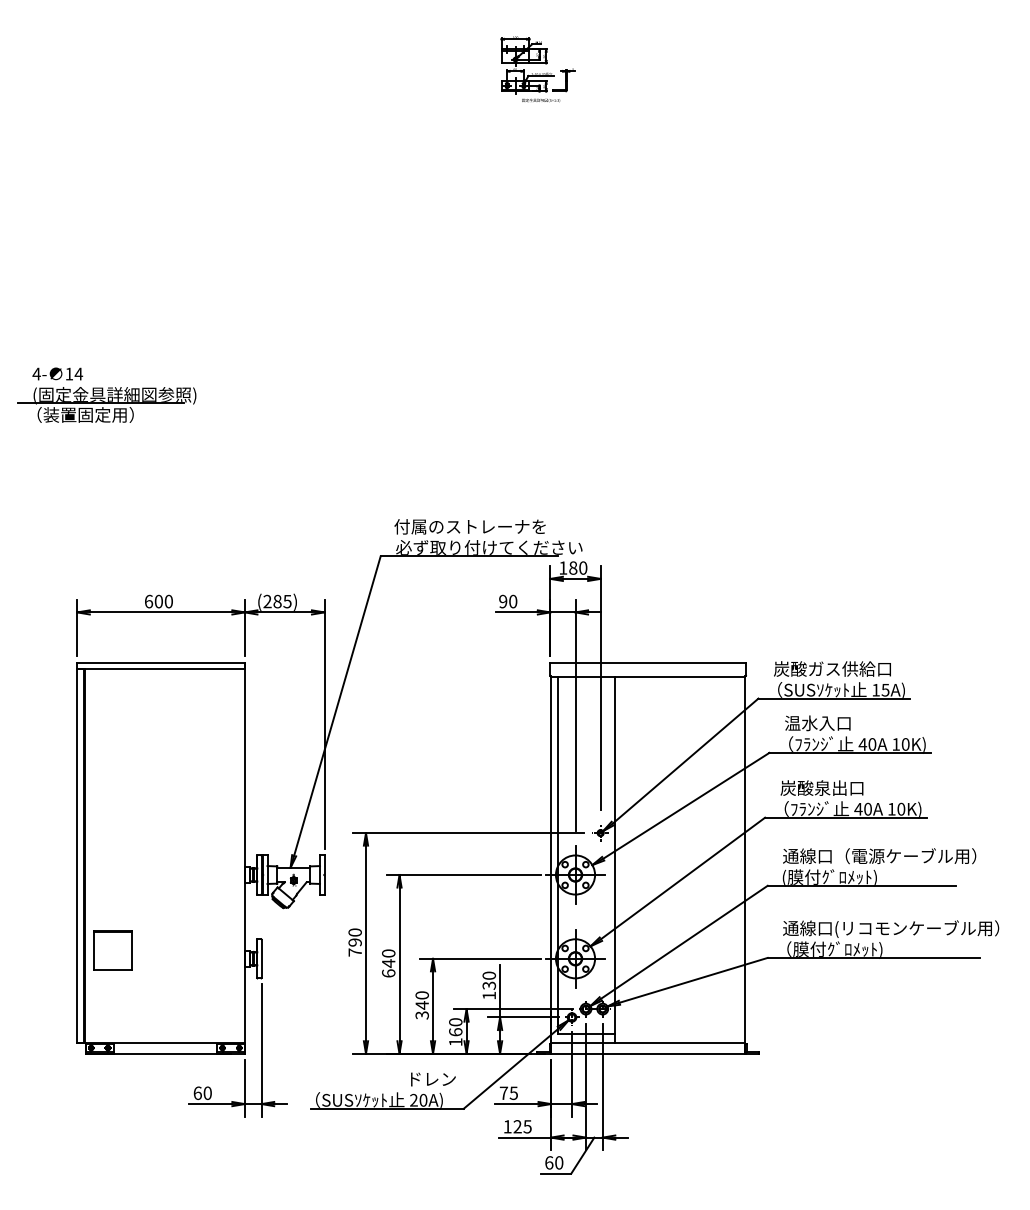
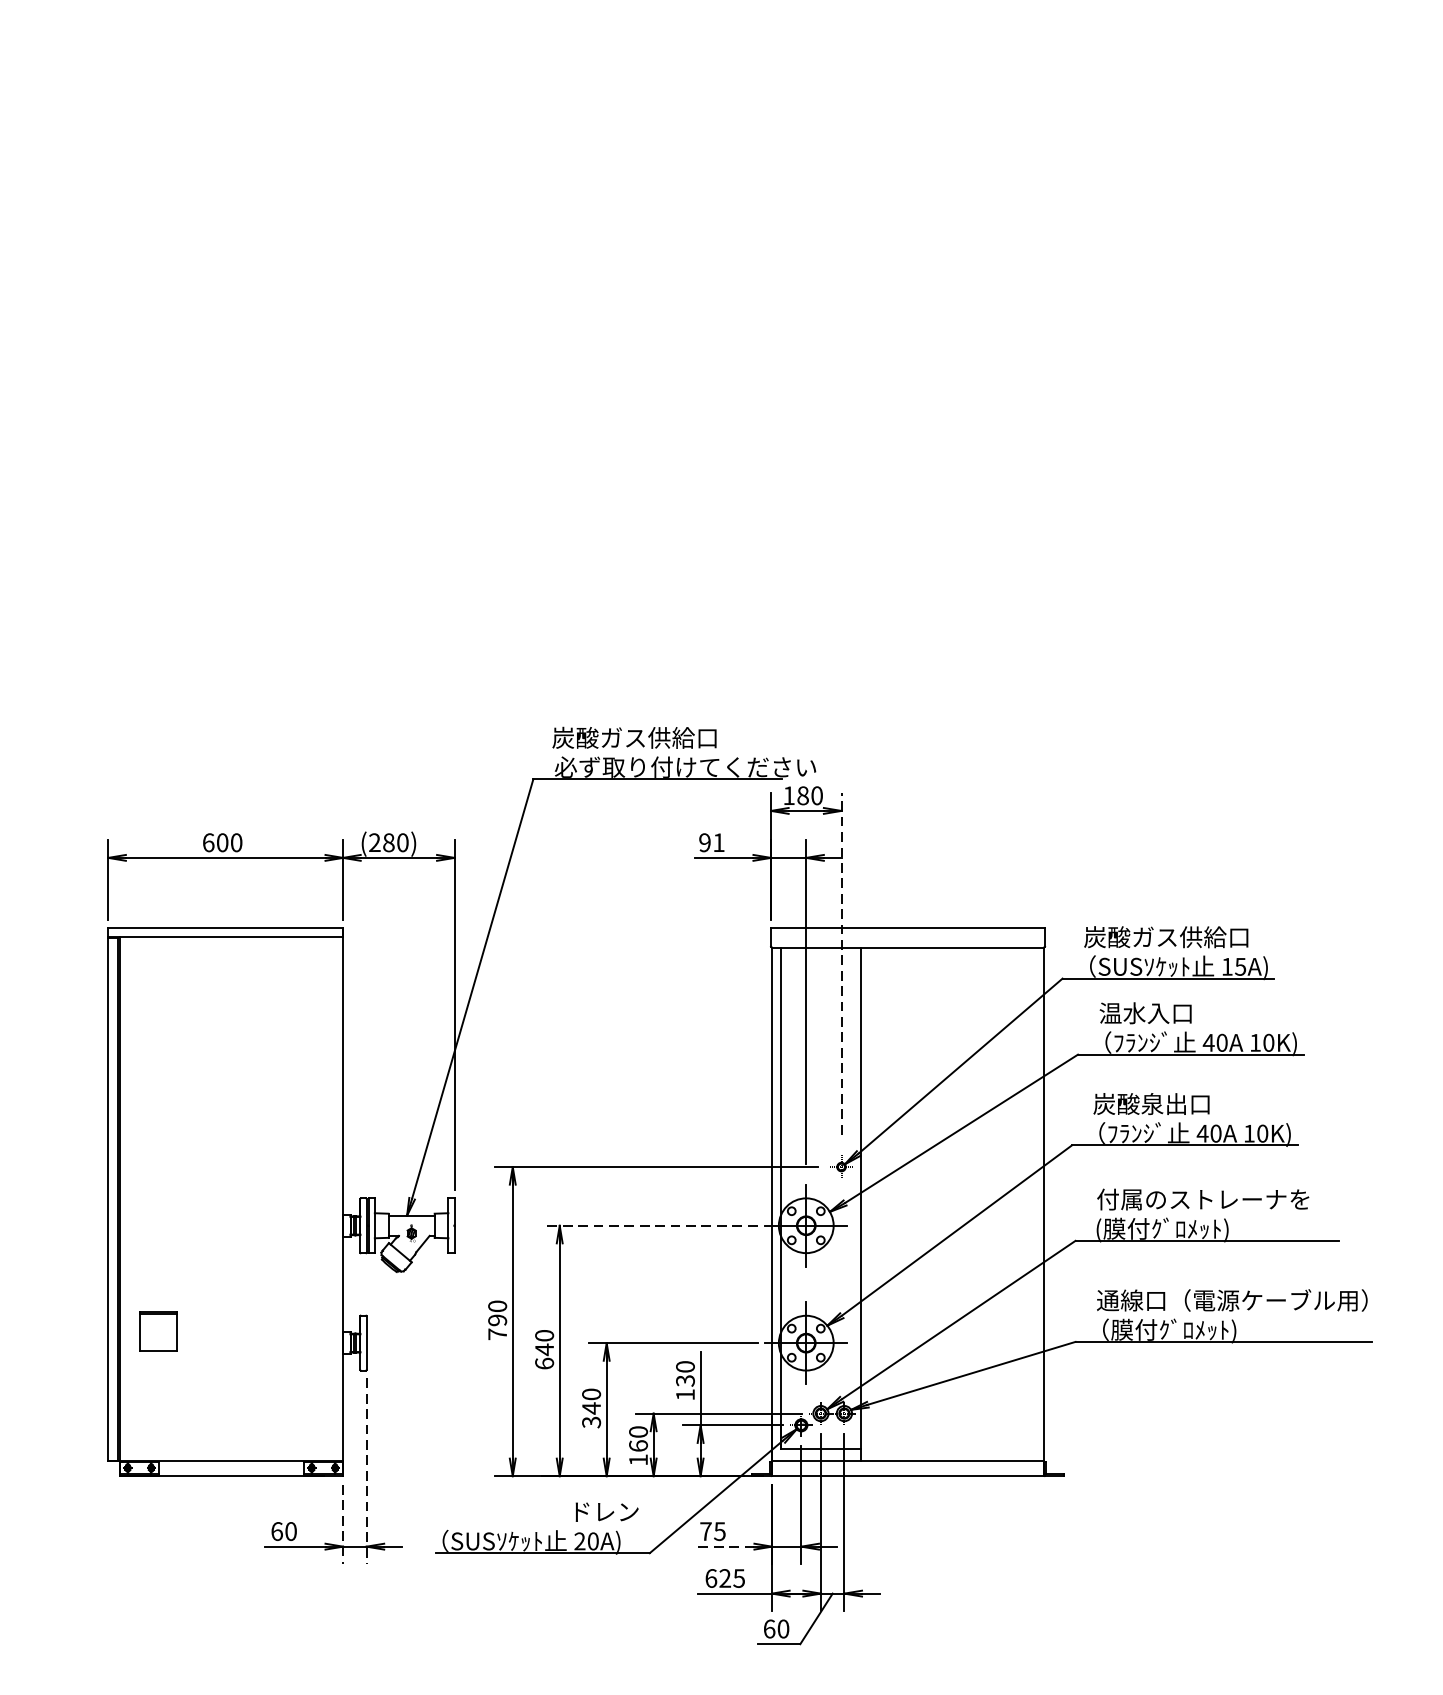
part: (537, 69) -> (753, 97), removed
part: (106, 394) -> (149, 552), removed
text: (469, 526) -> (657, 737), 付属のストレーナを -> 炭酸ガス供給口
text: (287, 601) -> (402, 842), (285) -> (280)
text: (513, 601) -> (719, 842), 90 -> 91
line: (600, 688) -> (841, 964), solid -> dashed
text: (879, 856) -> (1232, 1199), 通線口（電源ケーブル用） -> 付属のストレーナを
line: (463, 875) -> (649, 1226), solid -> dashed
text: (917, 928) -> (1285, 1300), 通線口(リコモンケーブル用） -> 通線口（電源ケーブル用）
part: (112, 950) -> (157, 1331), size x0.7
line: (261, 1050) -> (366, 1471), solid -> dashed
line: (244, 1088) -> (342, 1524), solid -> dashed
line: (516, 1104) -> (723, 1547), solid -> dashed
text: (507, 1126) -> (710, 1578), 125 -> 625

